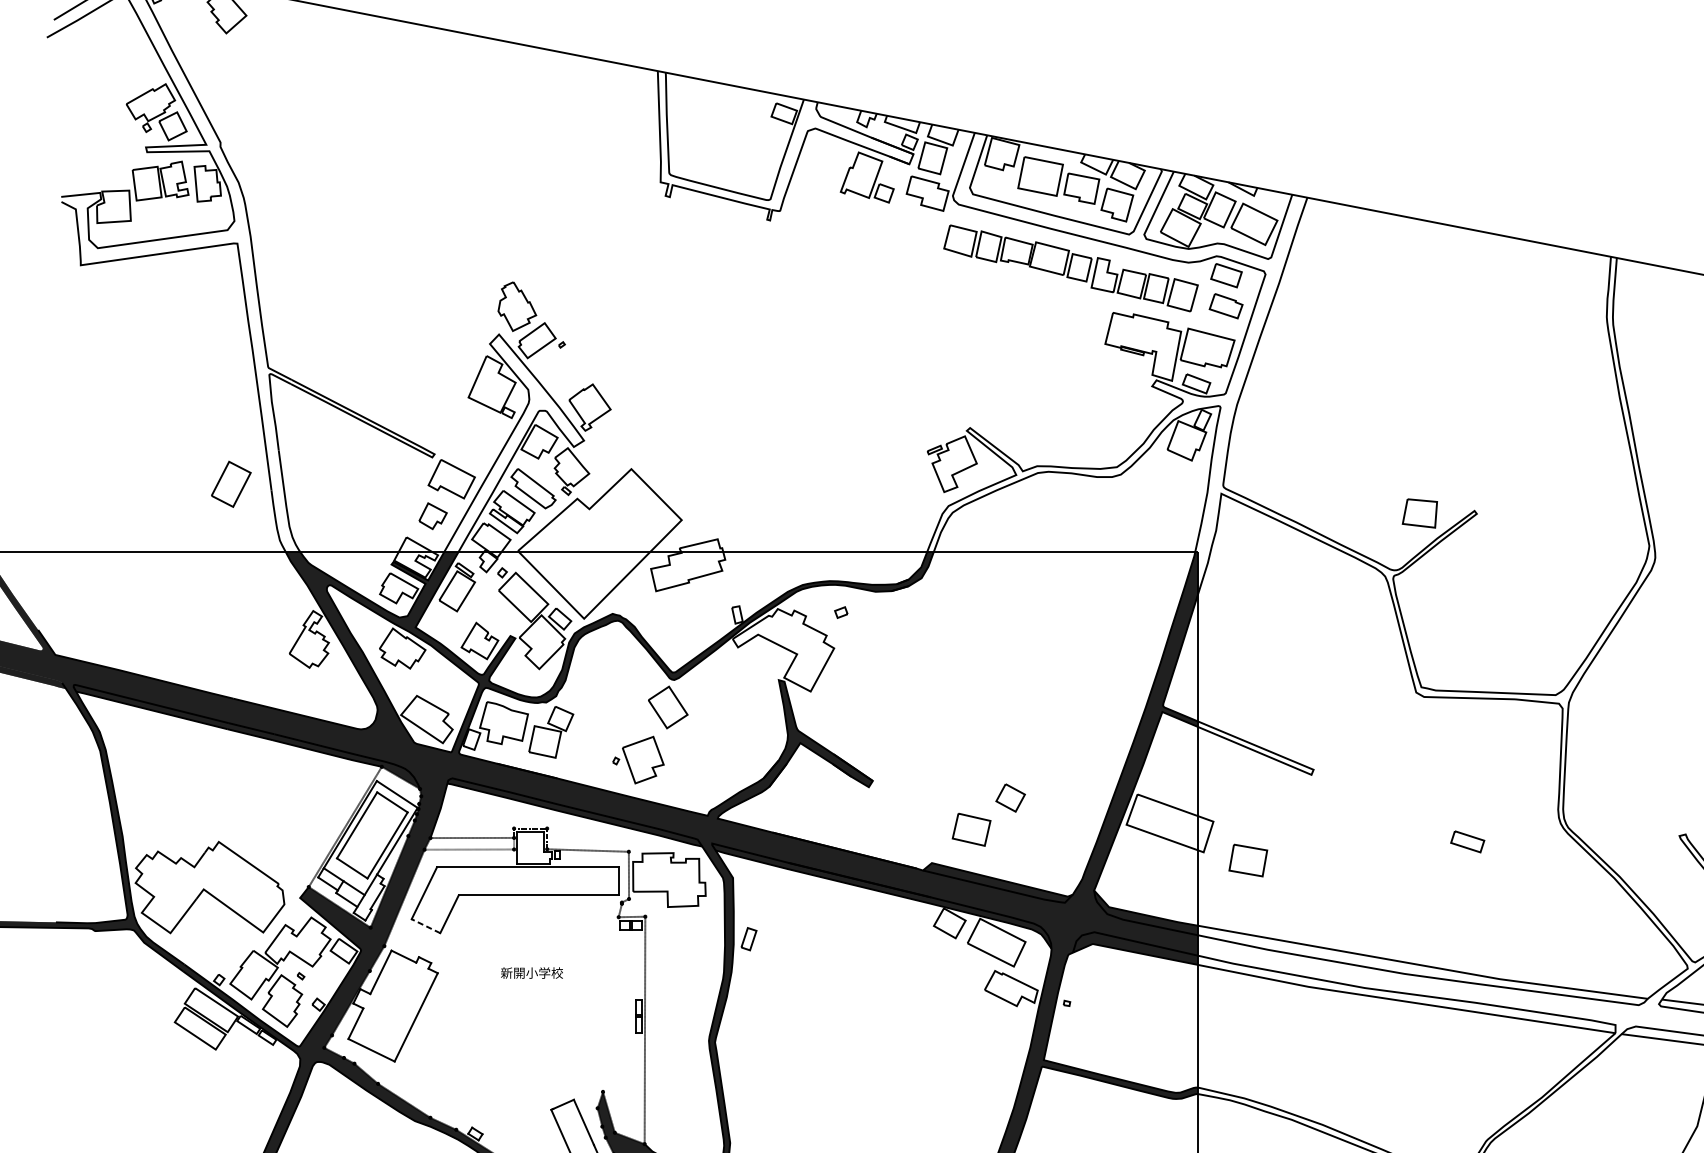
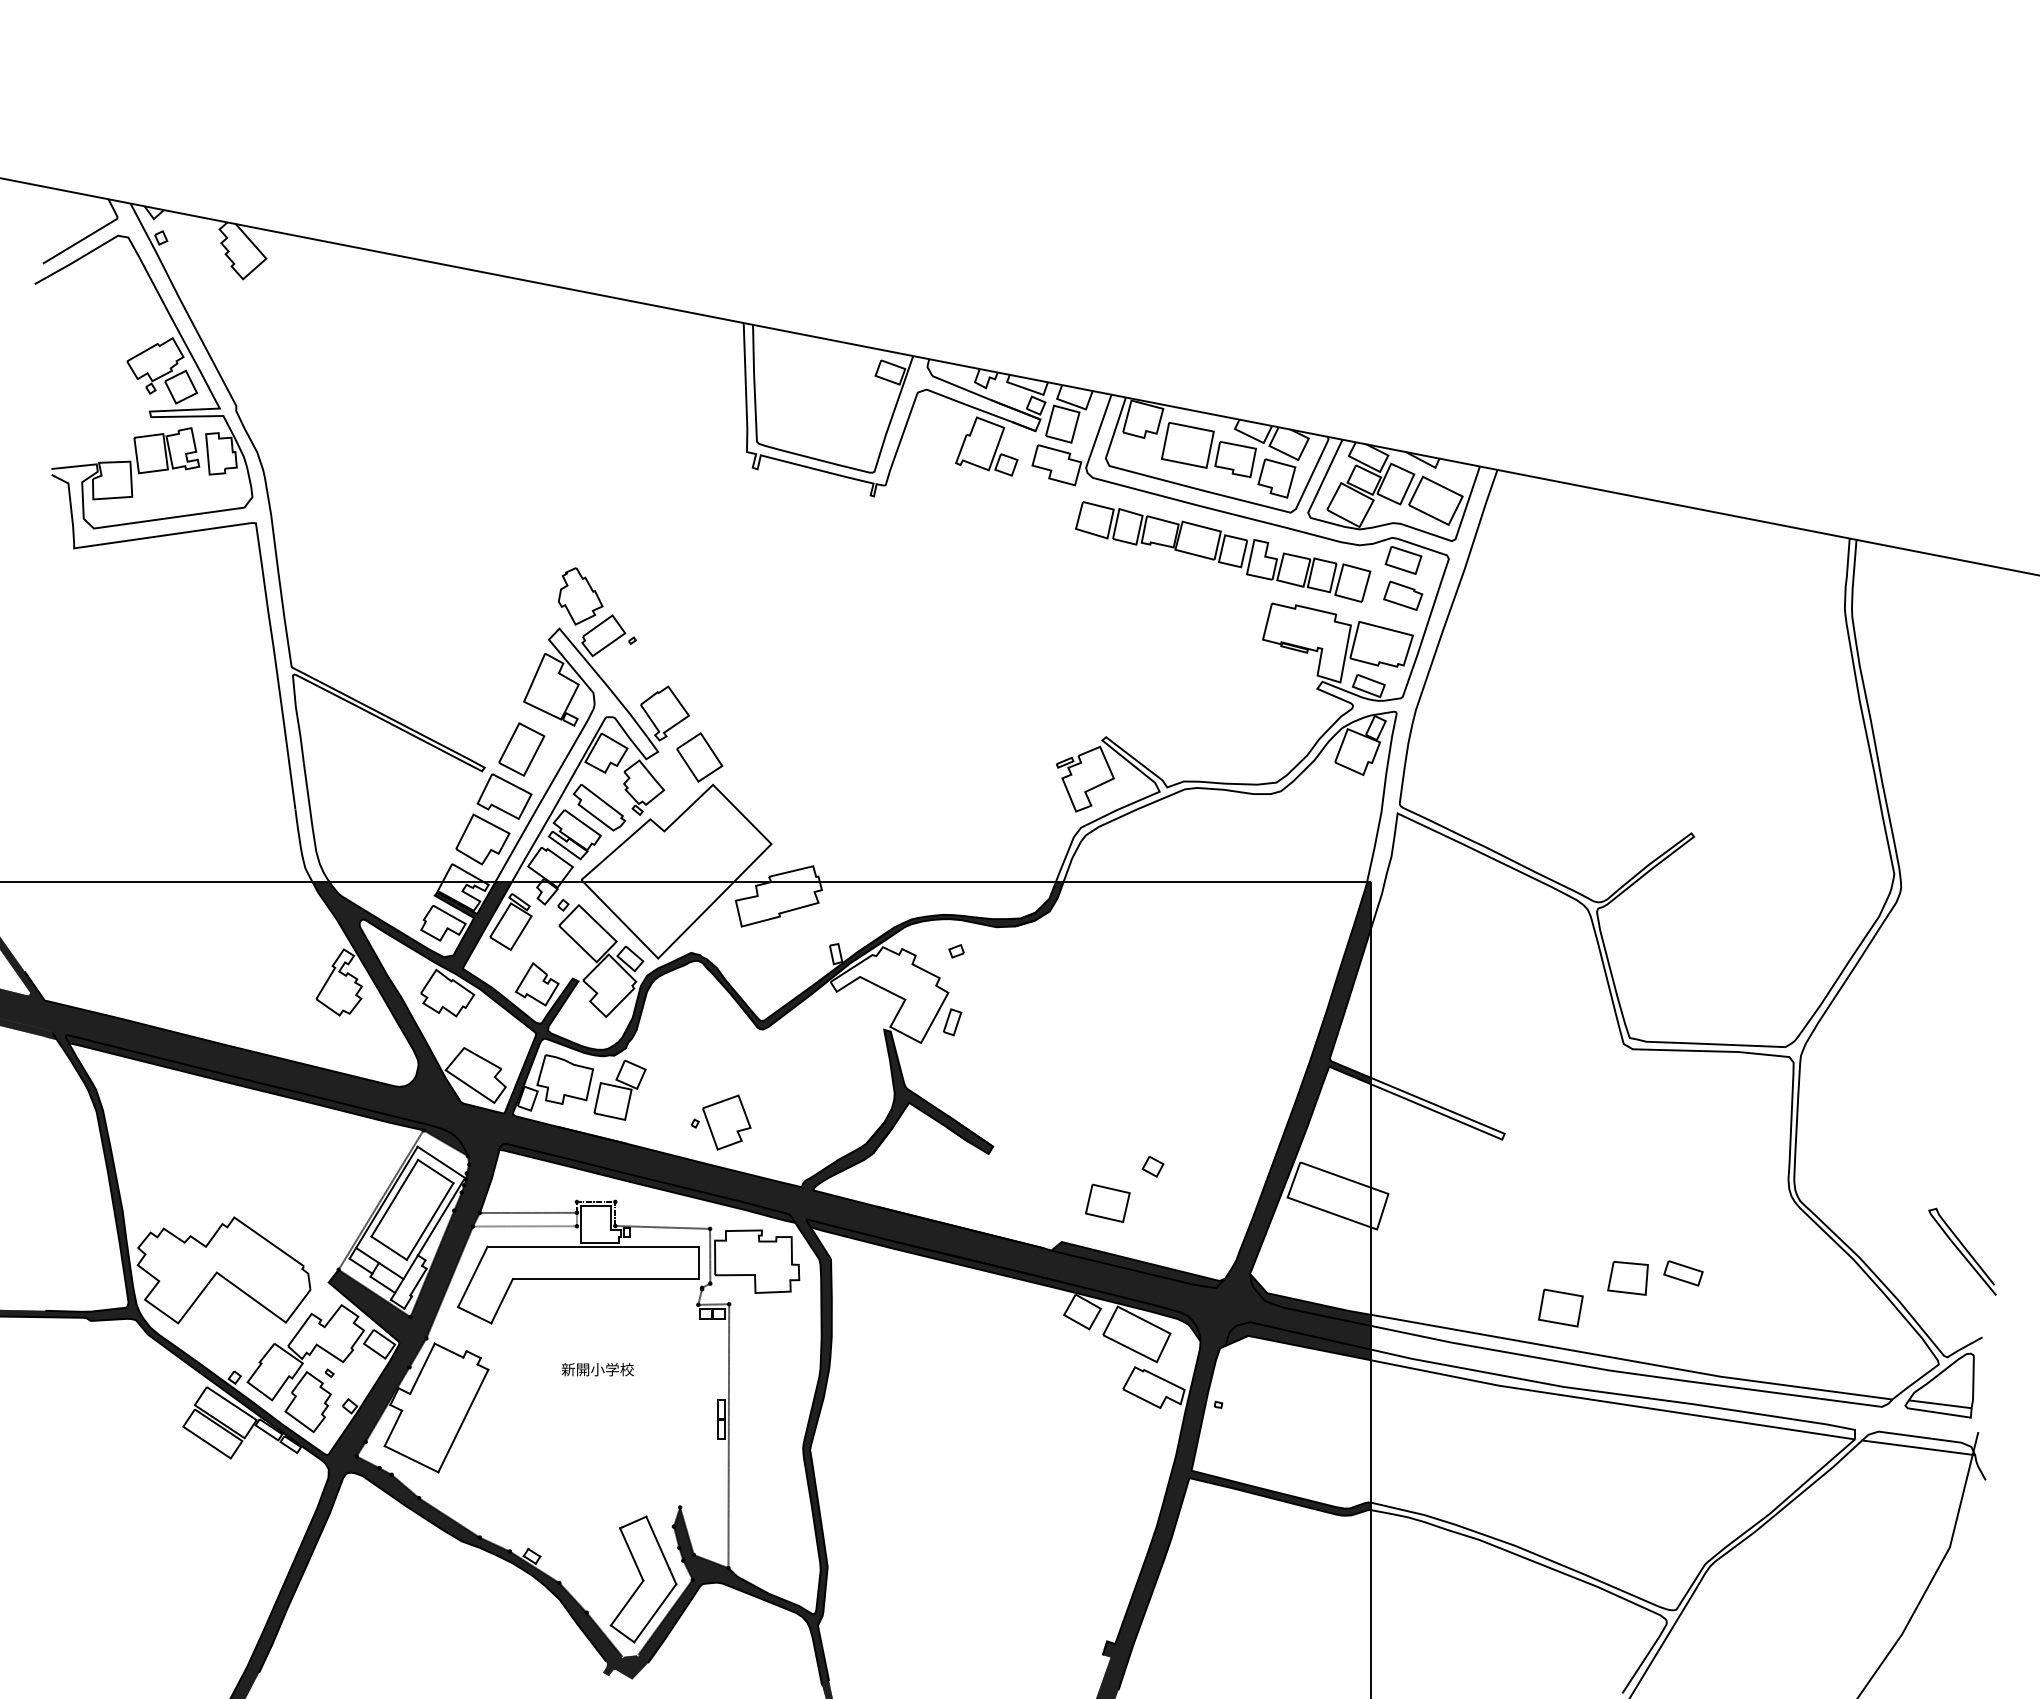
part: (231, 484) -> (521, 749), moved
part: (1419, 513) -> (1627, 1278), moved
part: (432, 516) -> (482, 839), size x1.67
part: (667, 707) -> (699, 757), moved
part: (1010, 798) -> (1152, 1166), size x0.62
part: (1467, 841) -> (1683, 1273), moved
part: (1247, 860) -> (1560, 1307), moved
line: (425, 926) -> (474, 1315), dashed -> solid
part: (748, 939) -> (952, 1022), moved

